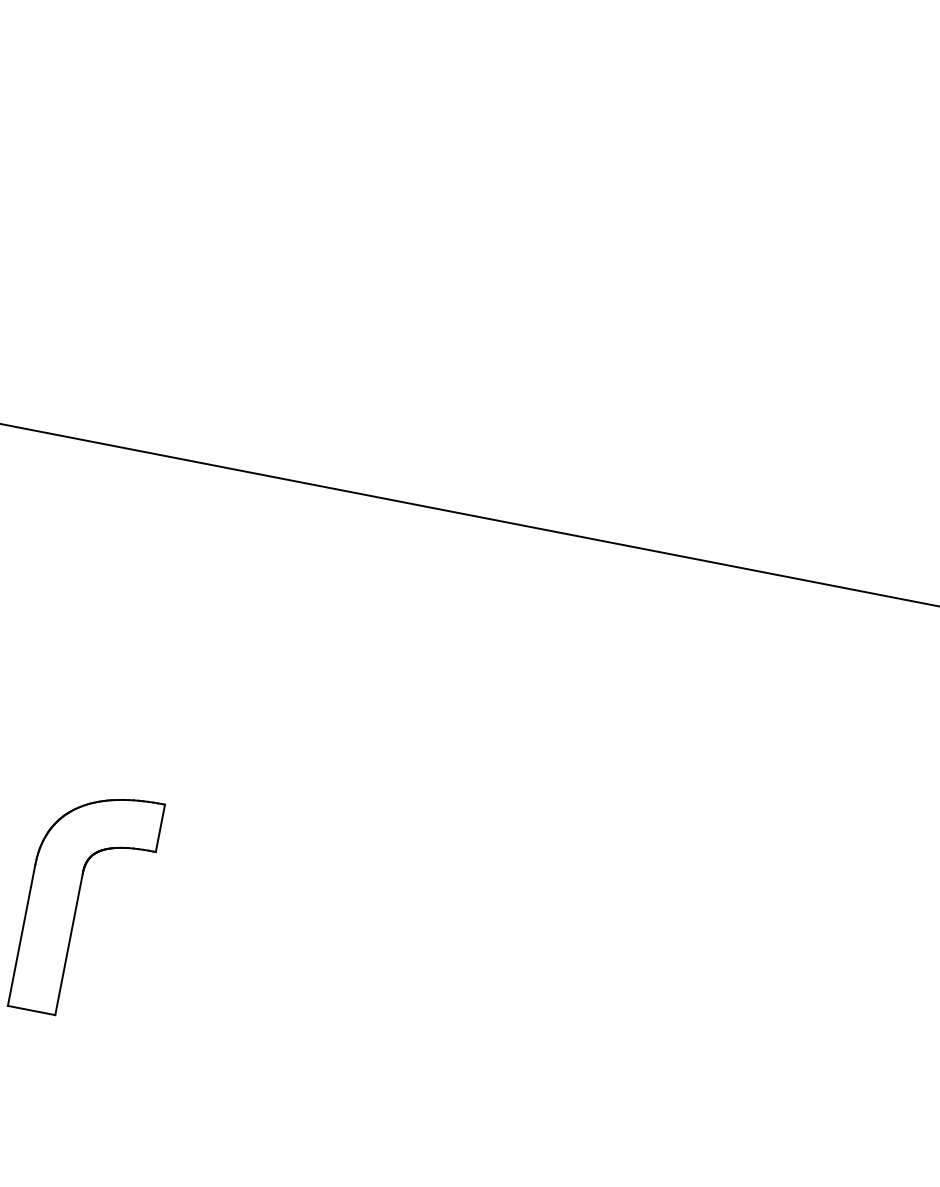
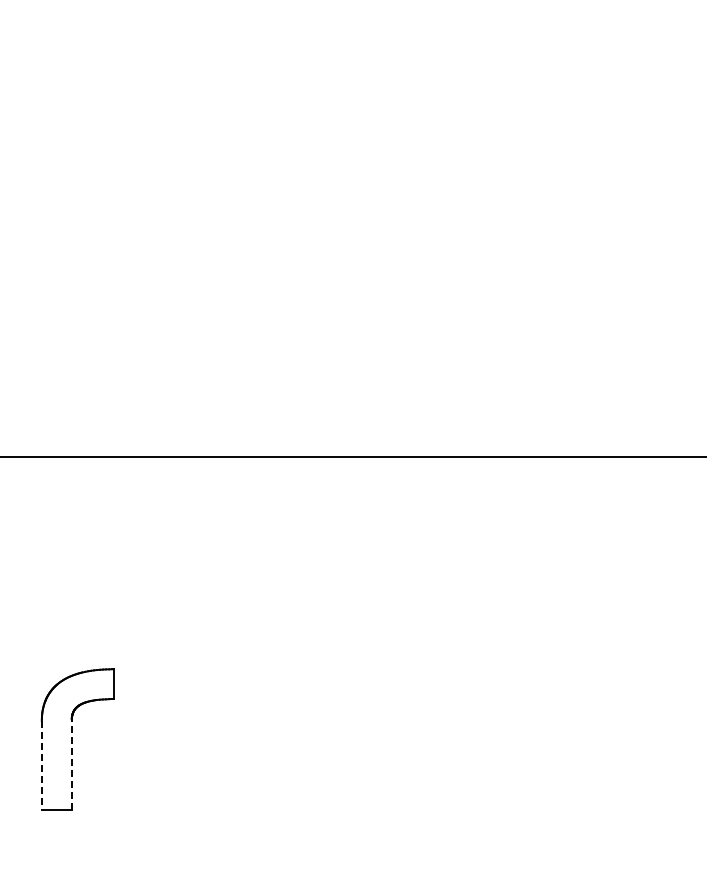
line: (21, 934) -> (41, 765), solid -> dashed
line: (68, 944) -> (71, 765), solid -> dashed

